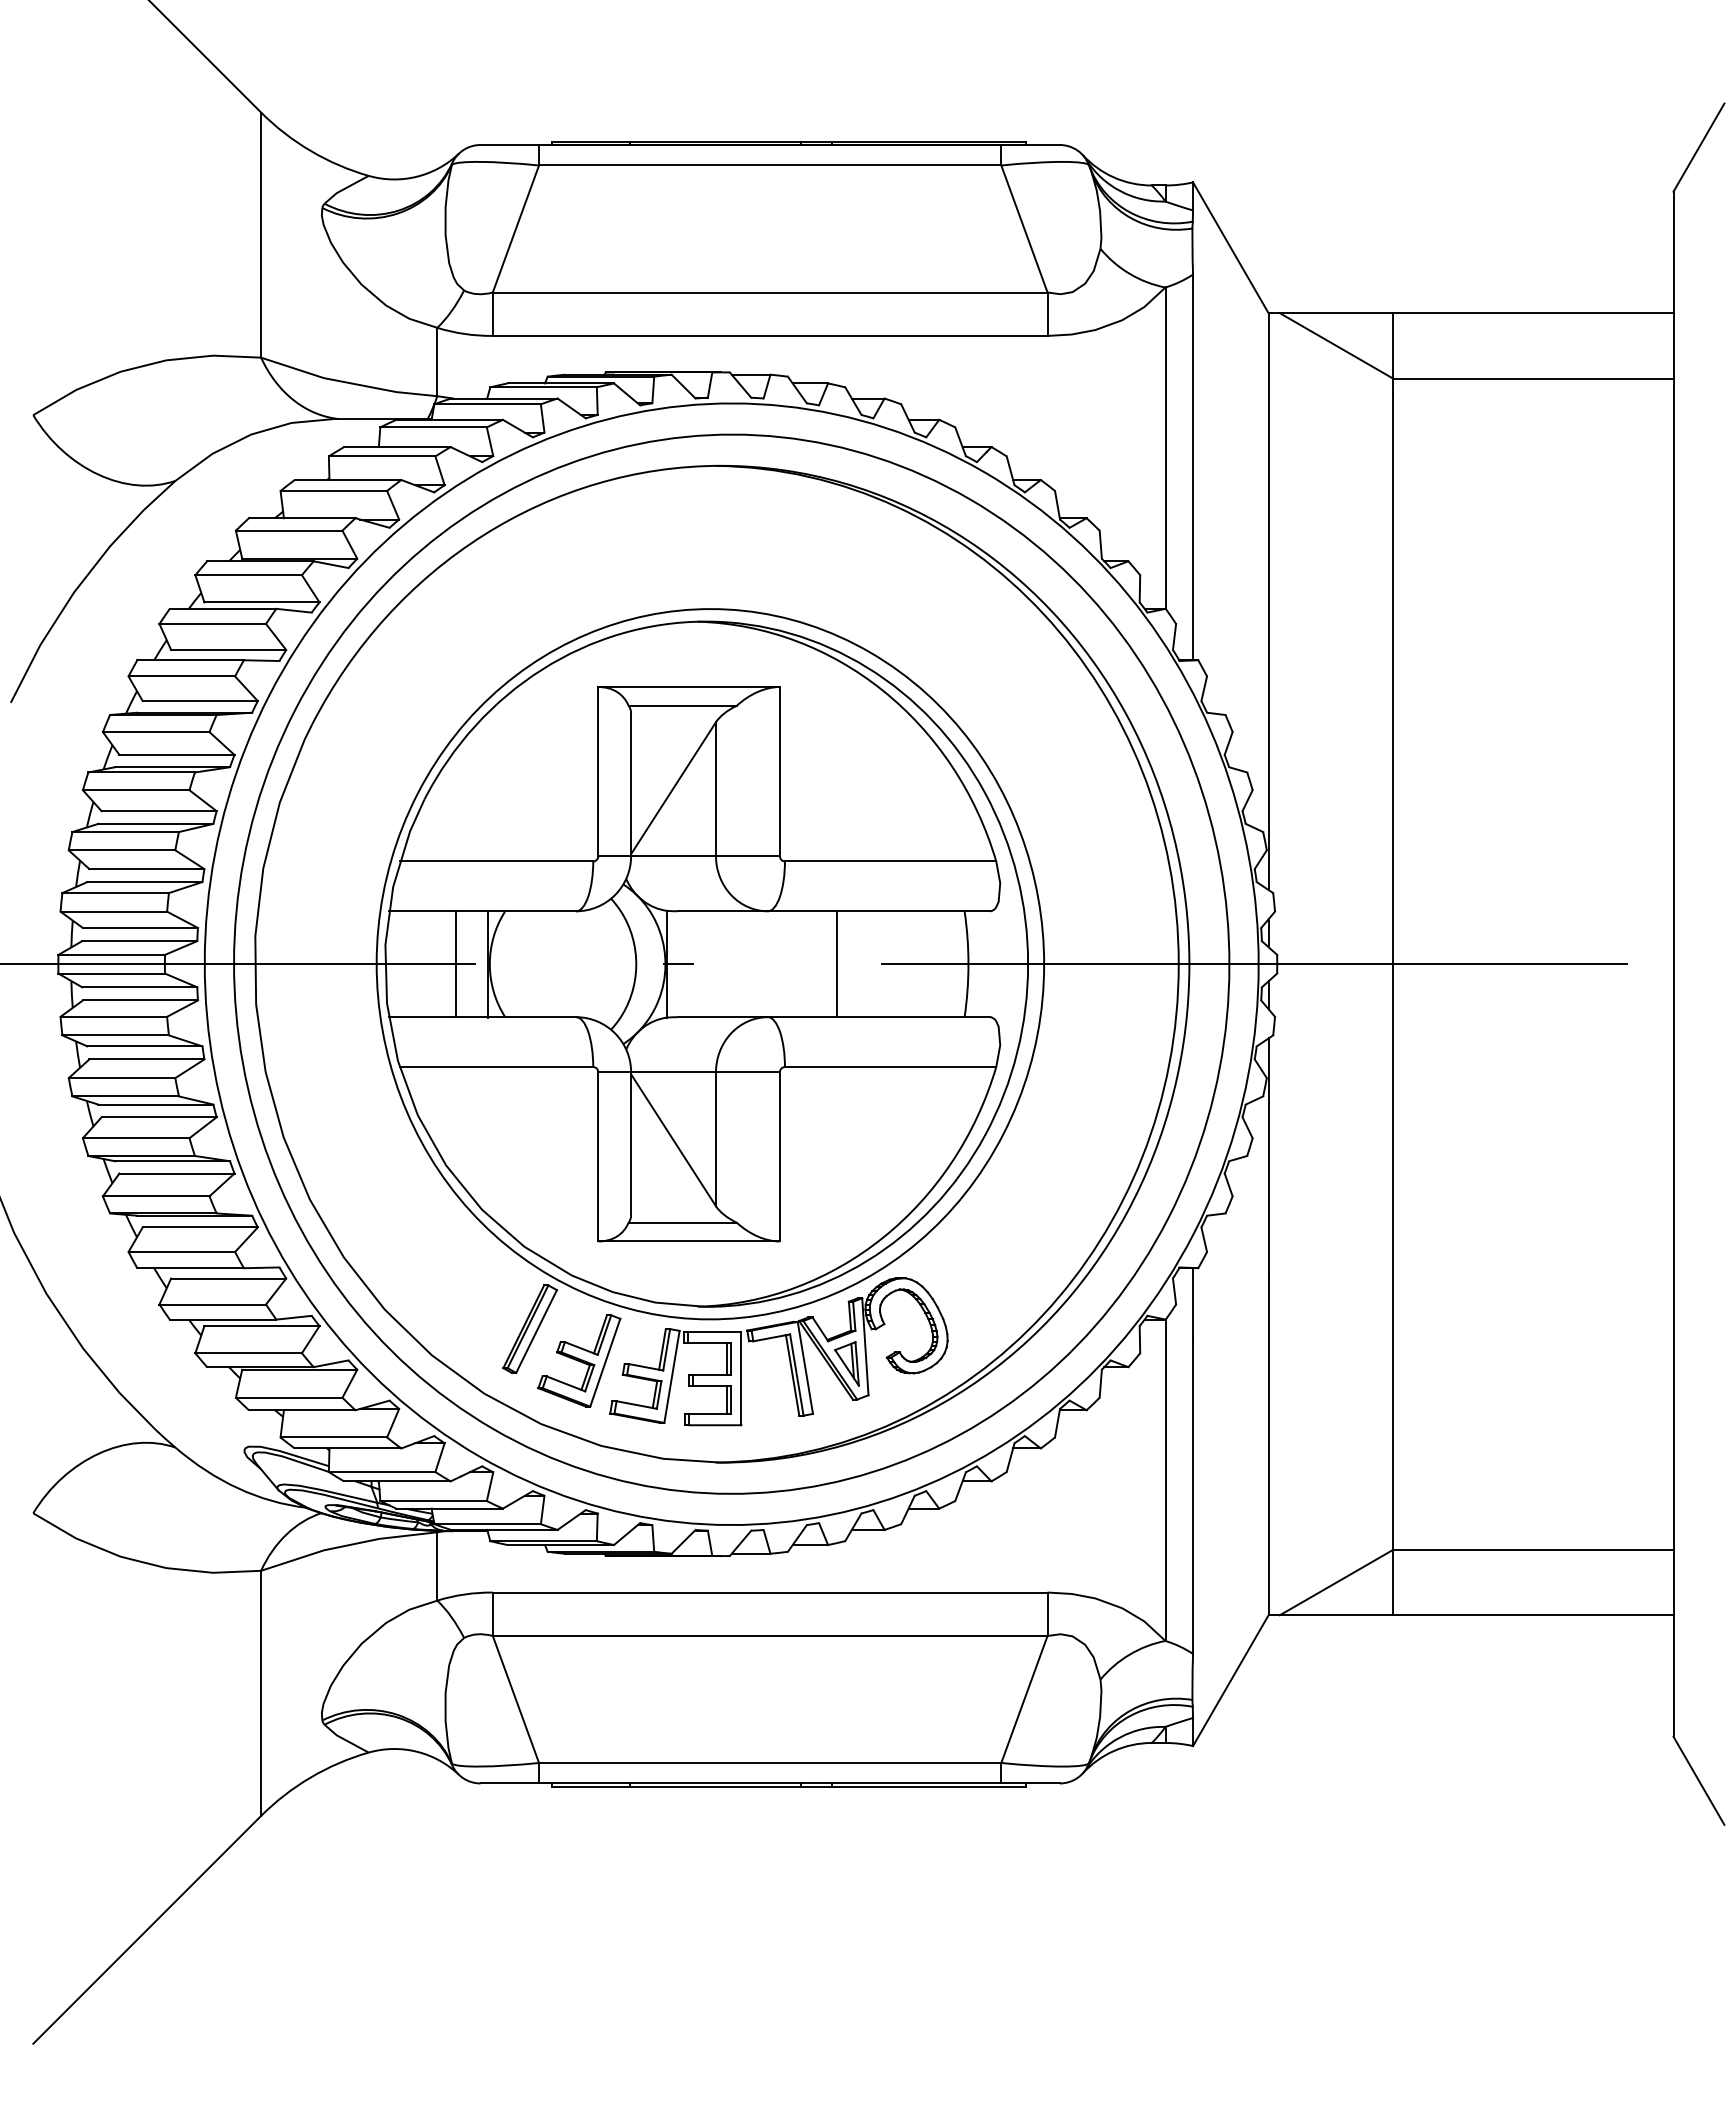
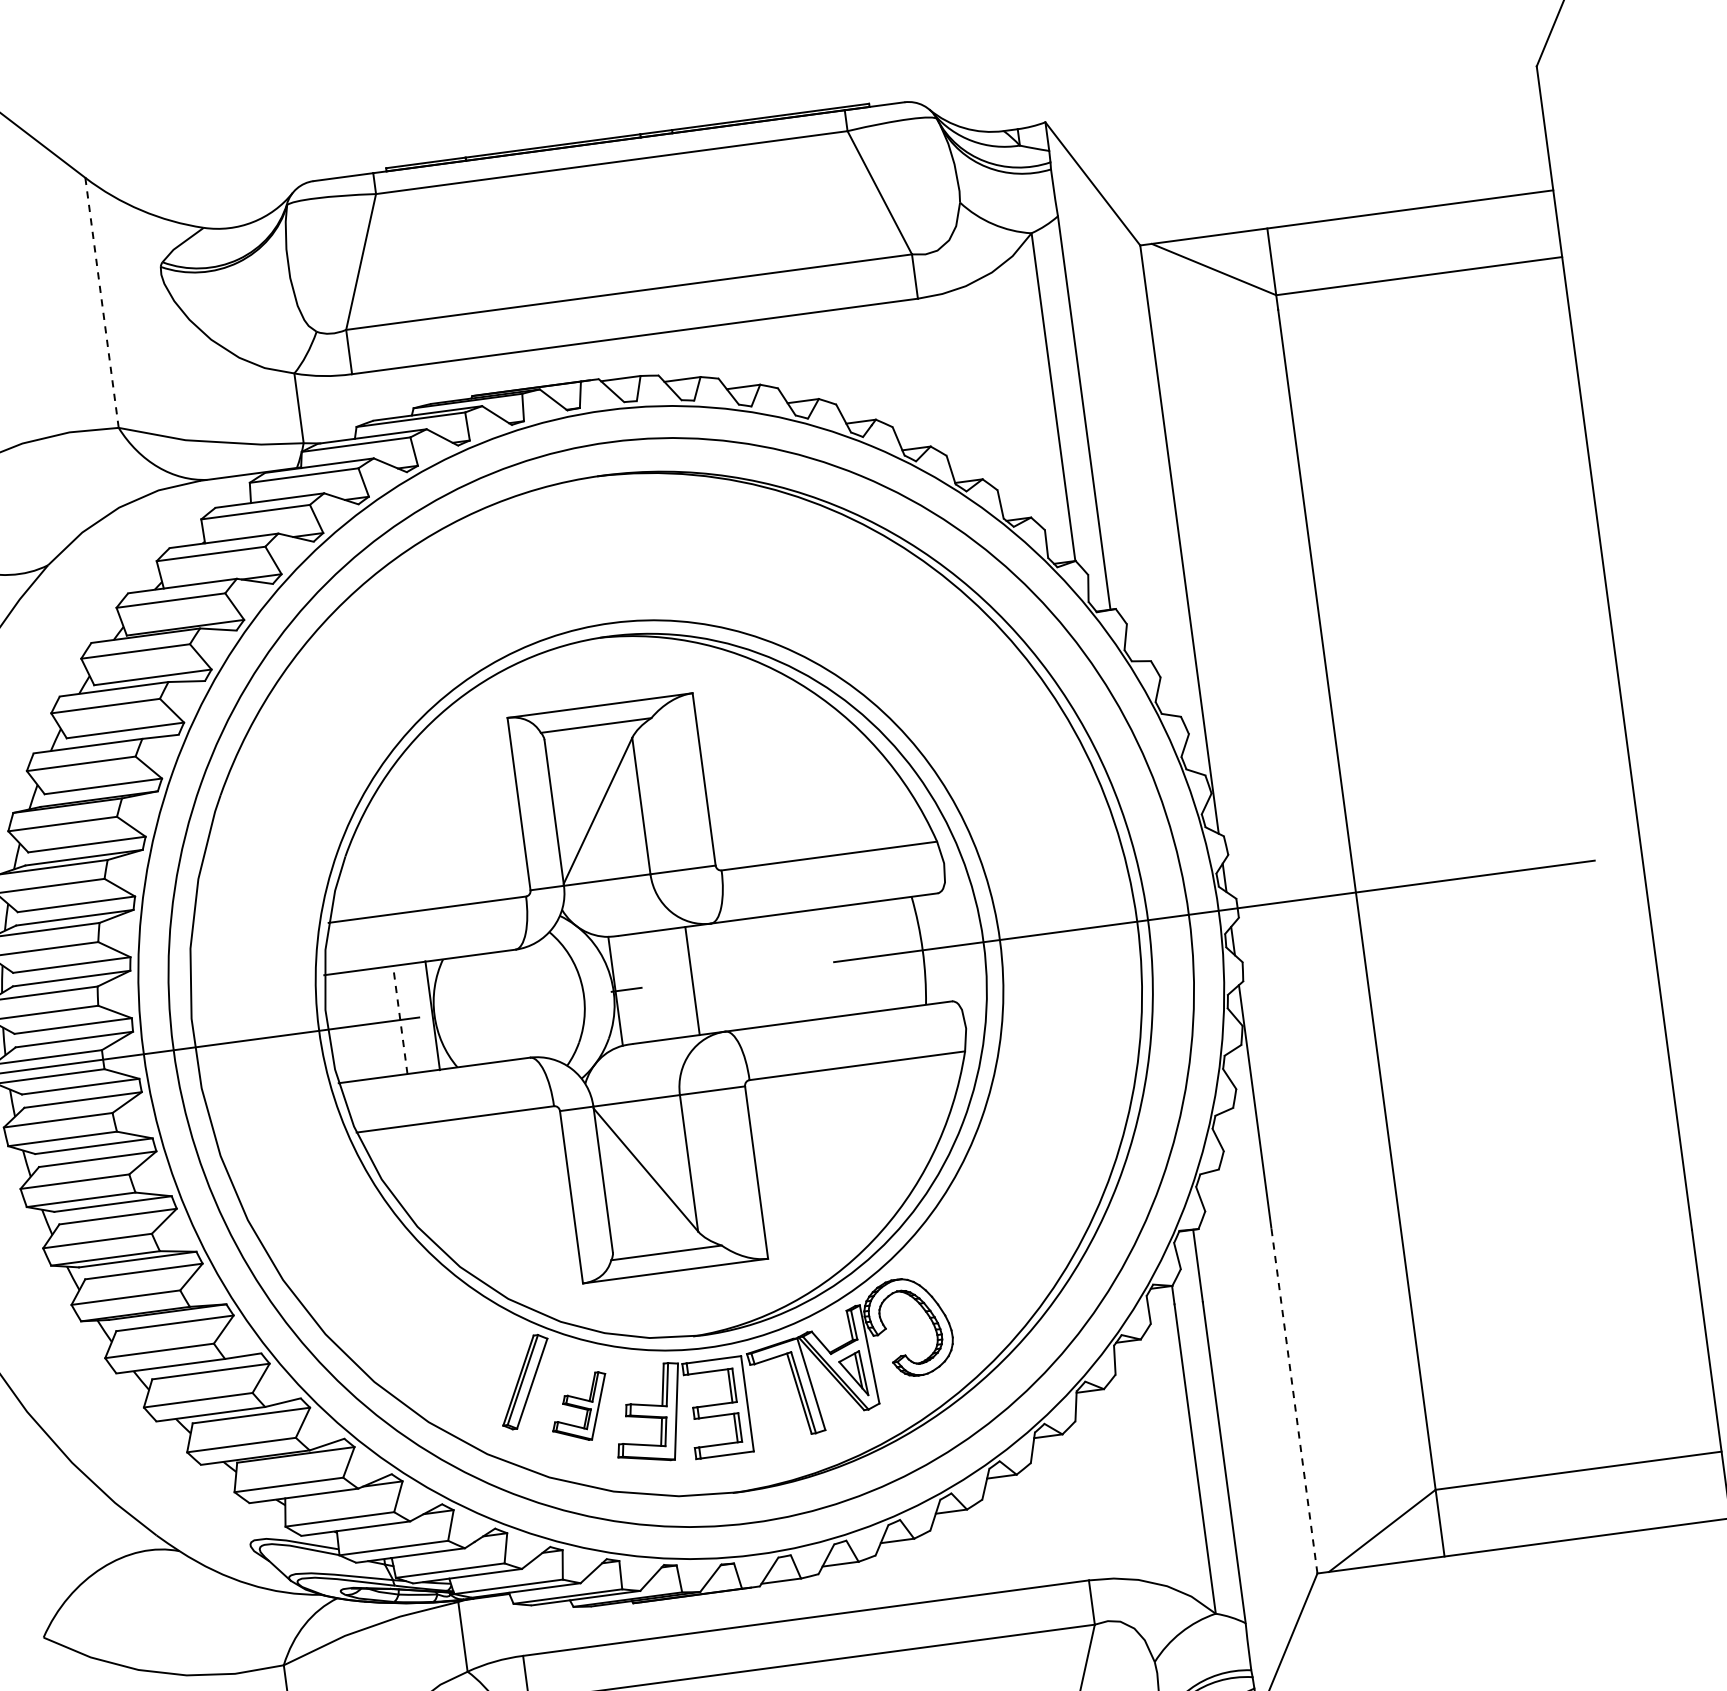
line: (261, 235) -> (102, 303), solid -> dashed
line: (456, 964) -> (400, 1020), solid -> dashed
line: (836, 964) -> (692, 981), moved
part: (579, 1360) -> (579, 1407), size x0.7
line: (1268, 1445) -> (1294, 1400), solid -> dashed

